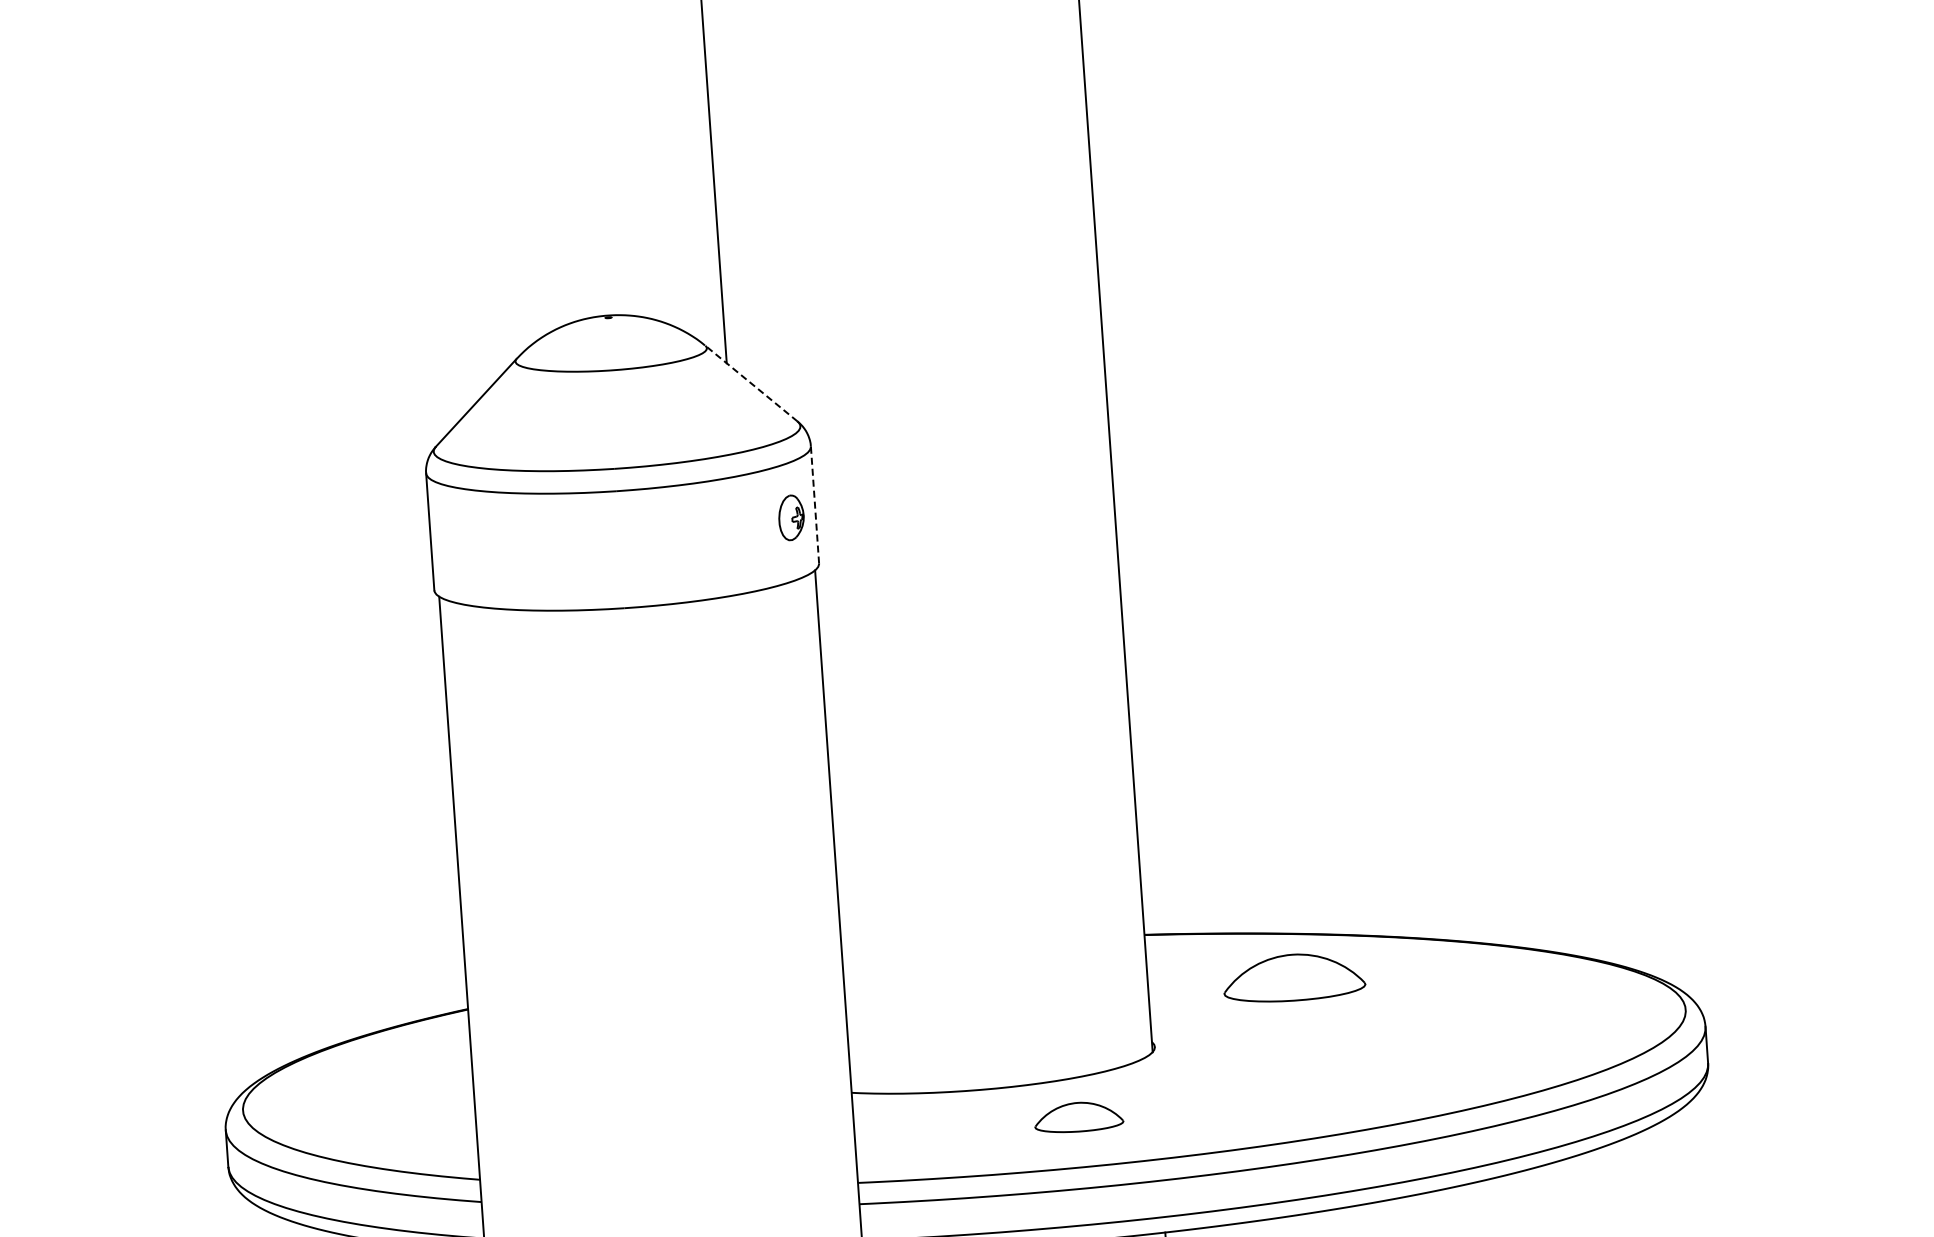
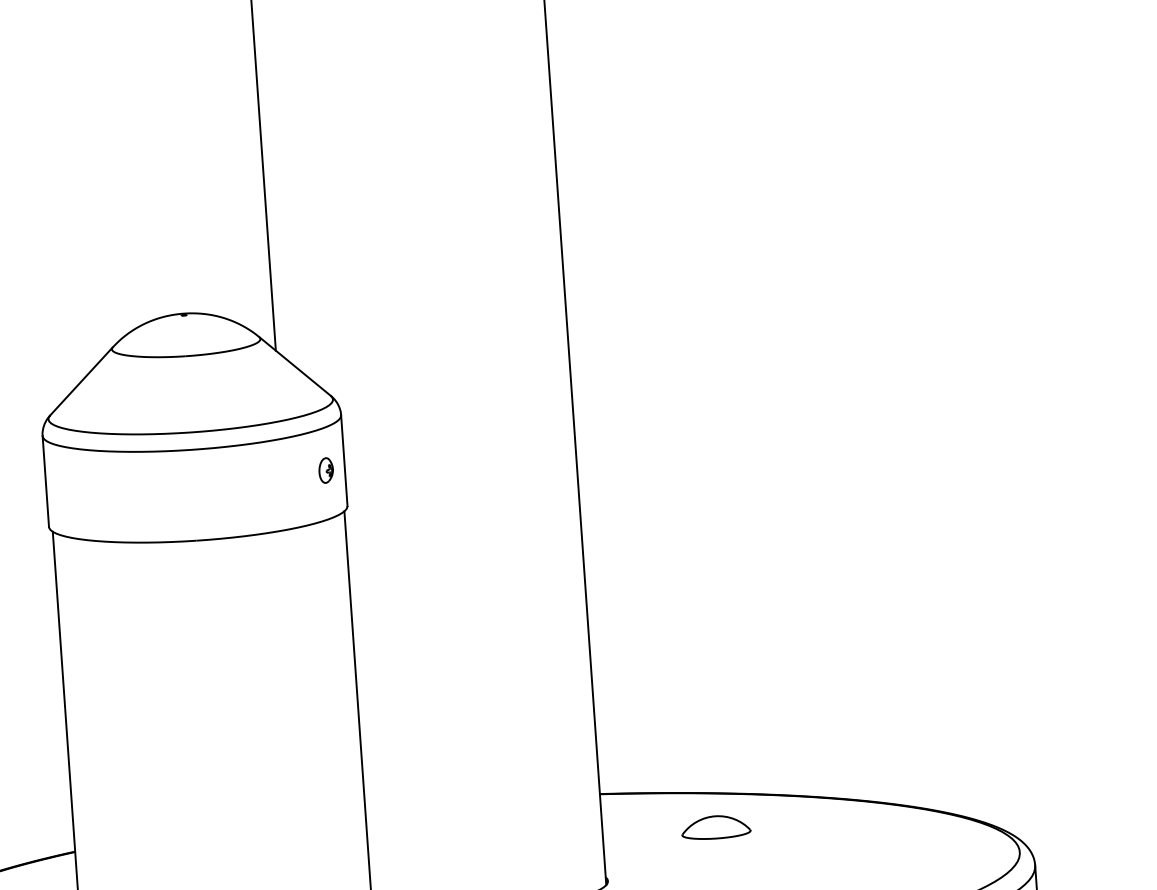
line: (751, 383) -> (295, 366), dashed -> solid
line: (815, 505) -> (344, 461), dashed -> solid
part: (791, 517) -> (326, 470), size x0.71
part: (1294, 977) -> (716, 827), size x0.62

